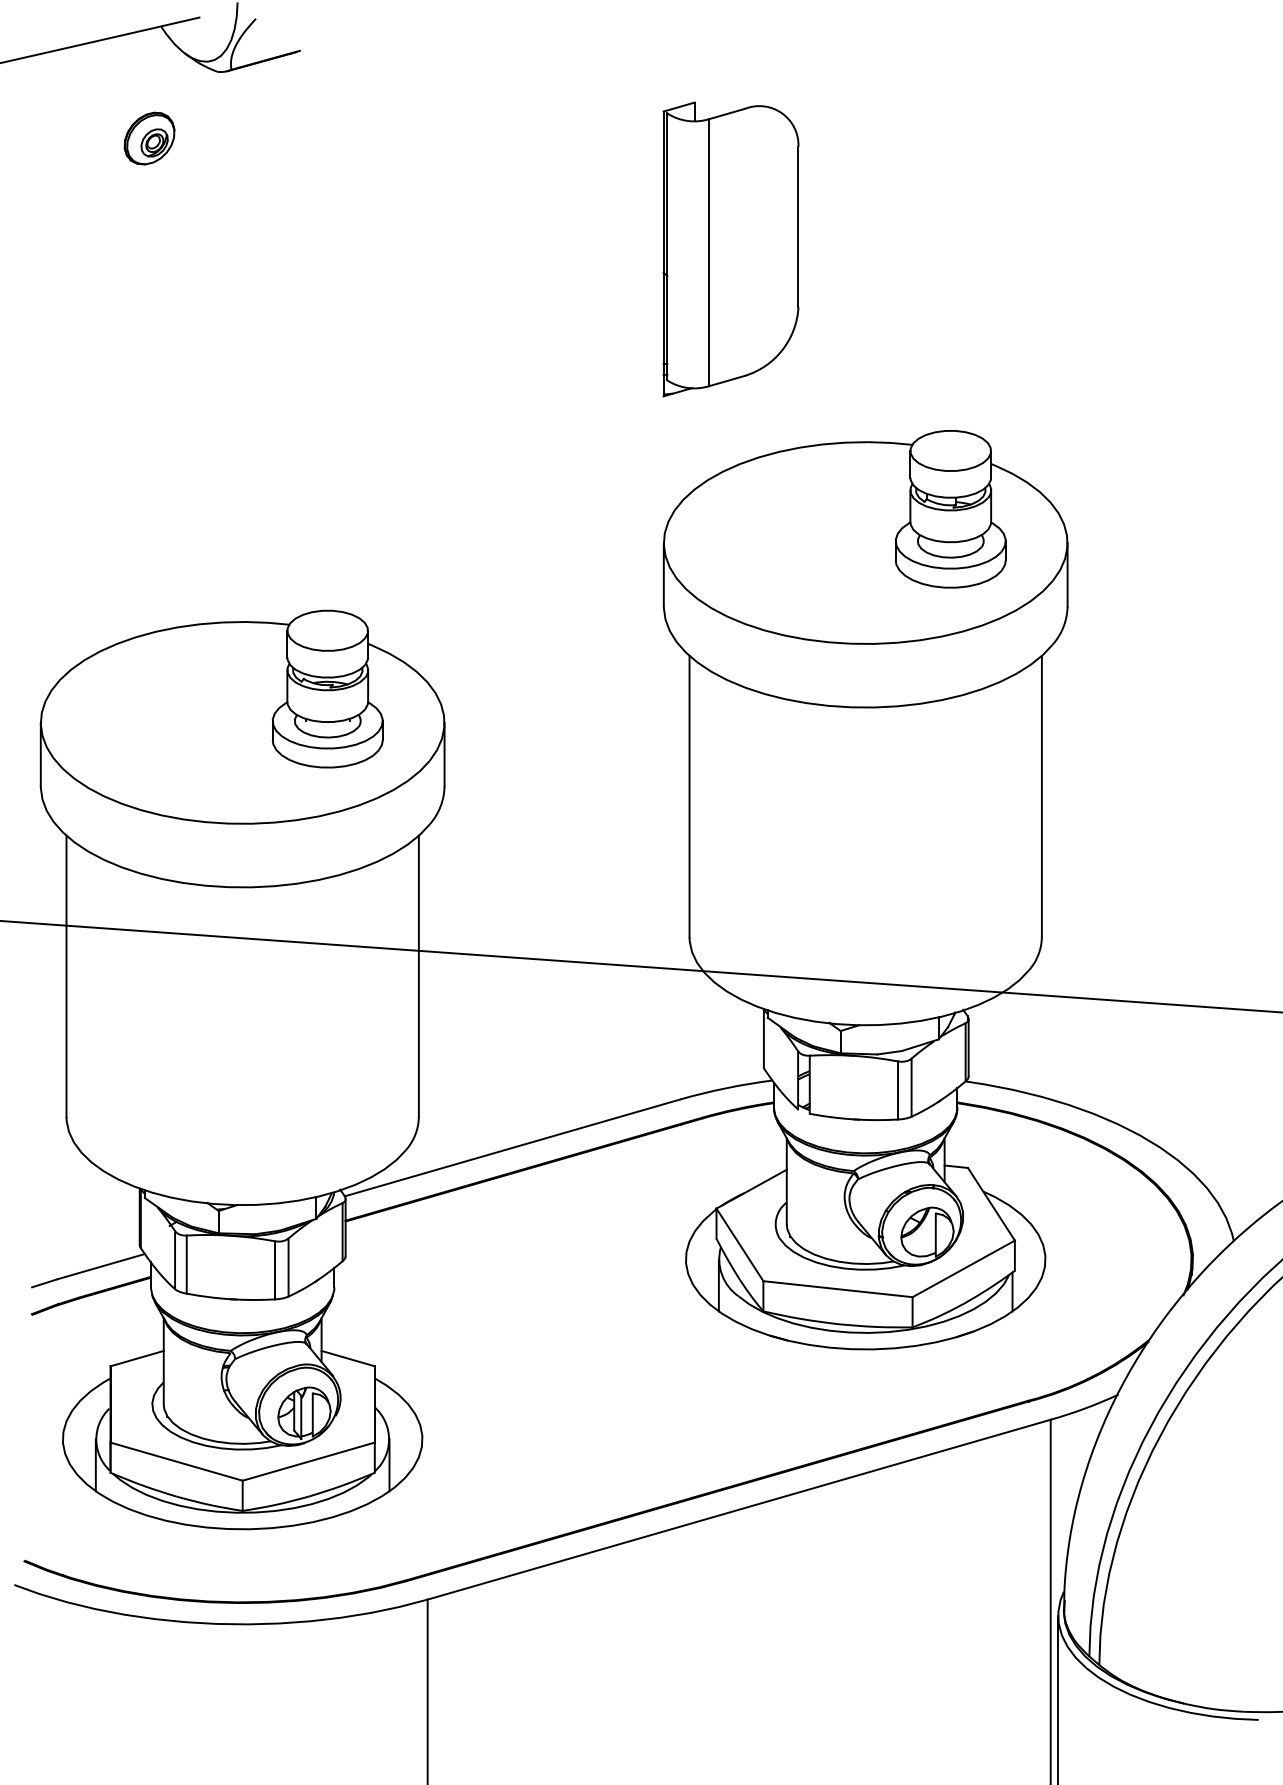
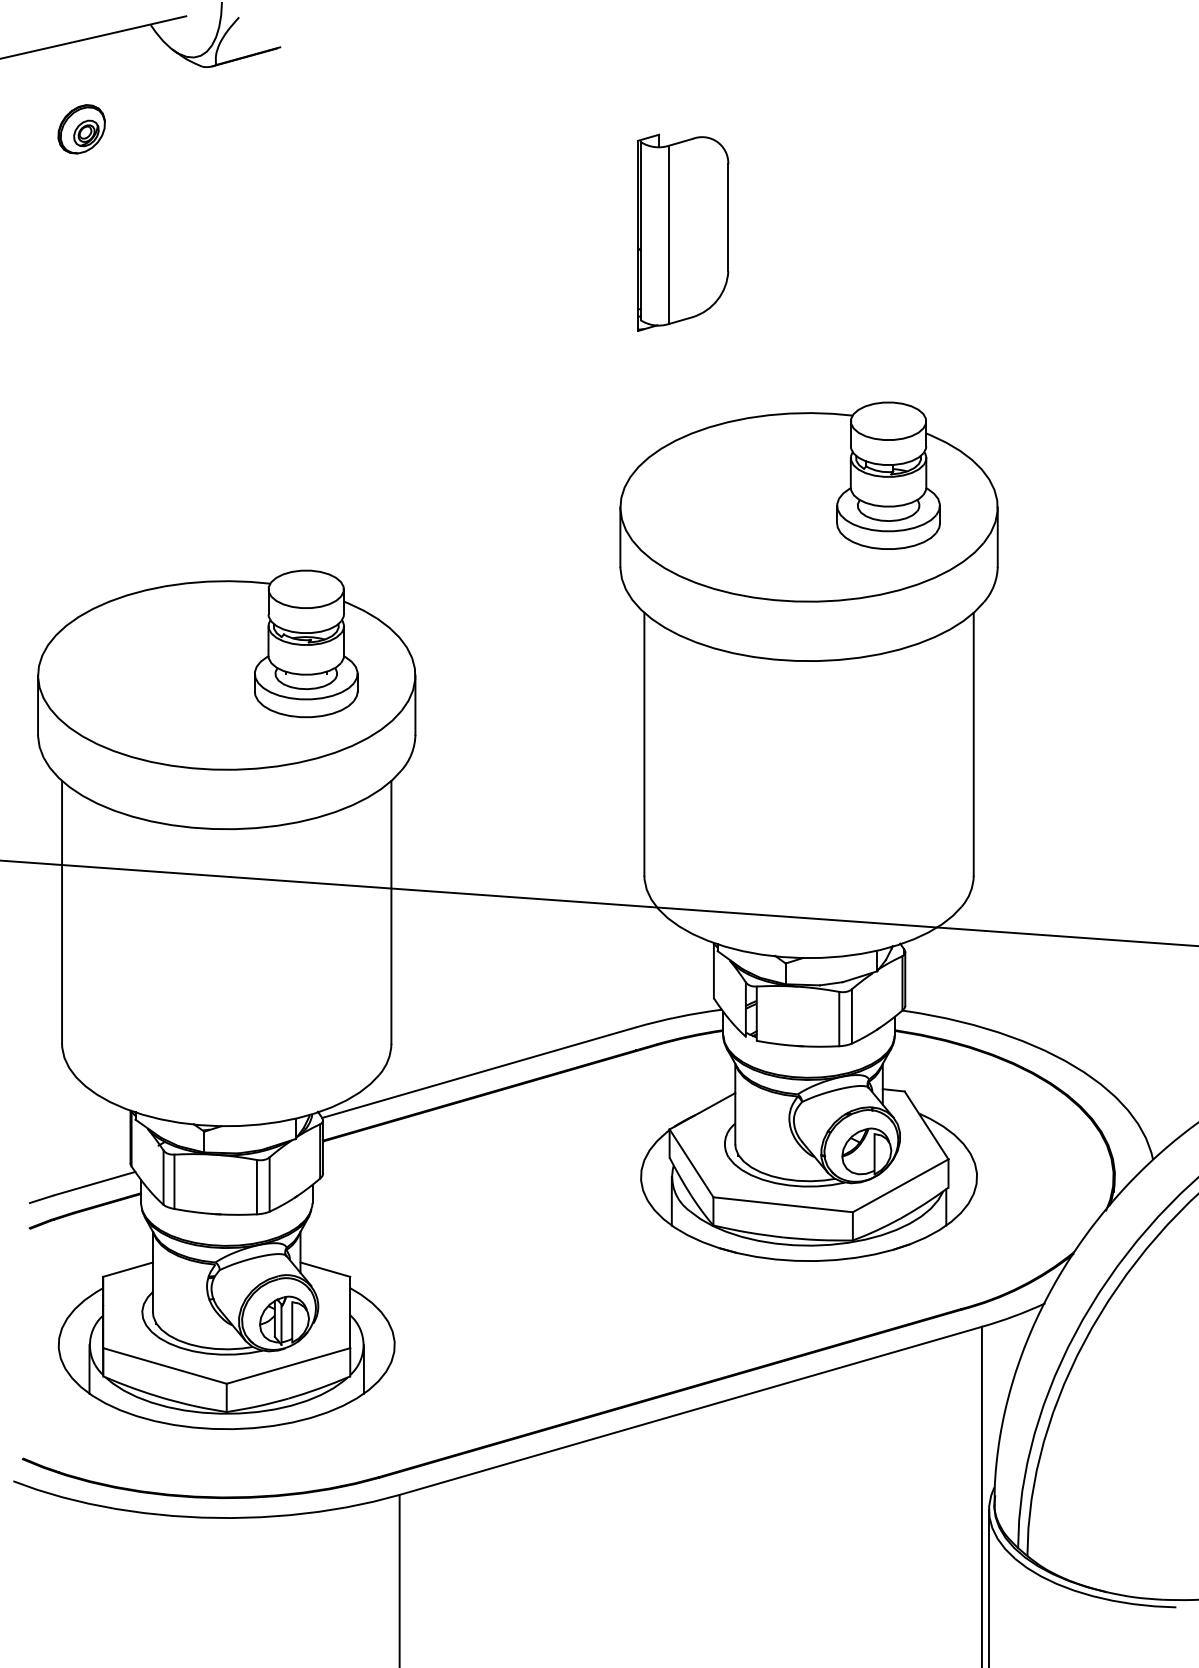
part: (149, 138) -> (81, 129), moved
part: (731, 248) -> (683, 232), size x0.71

